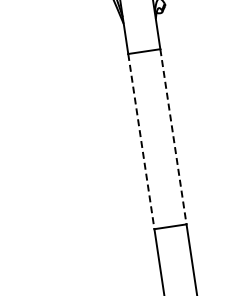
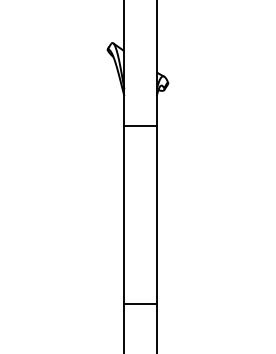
line: (173, 137) -> (156, 215), dashed -> solid
line: (141, 142) -> (124, 215), dashed -> solid

